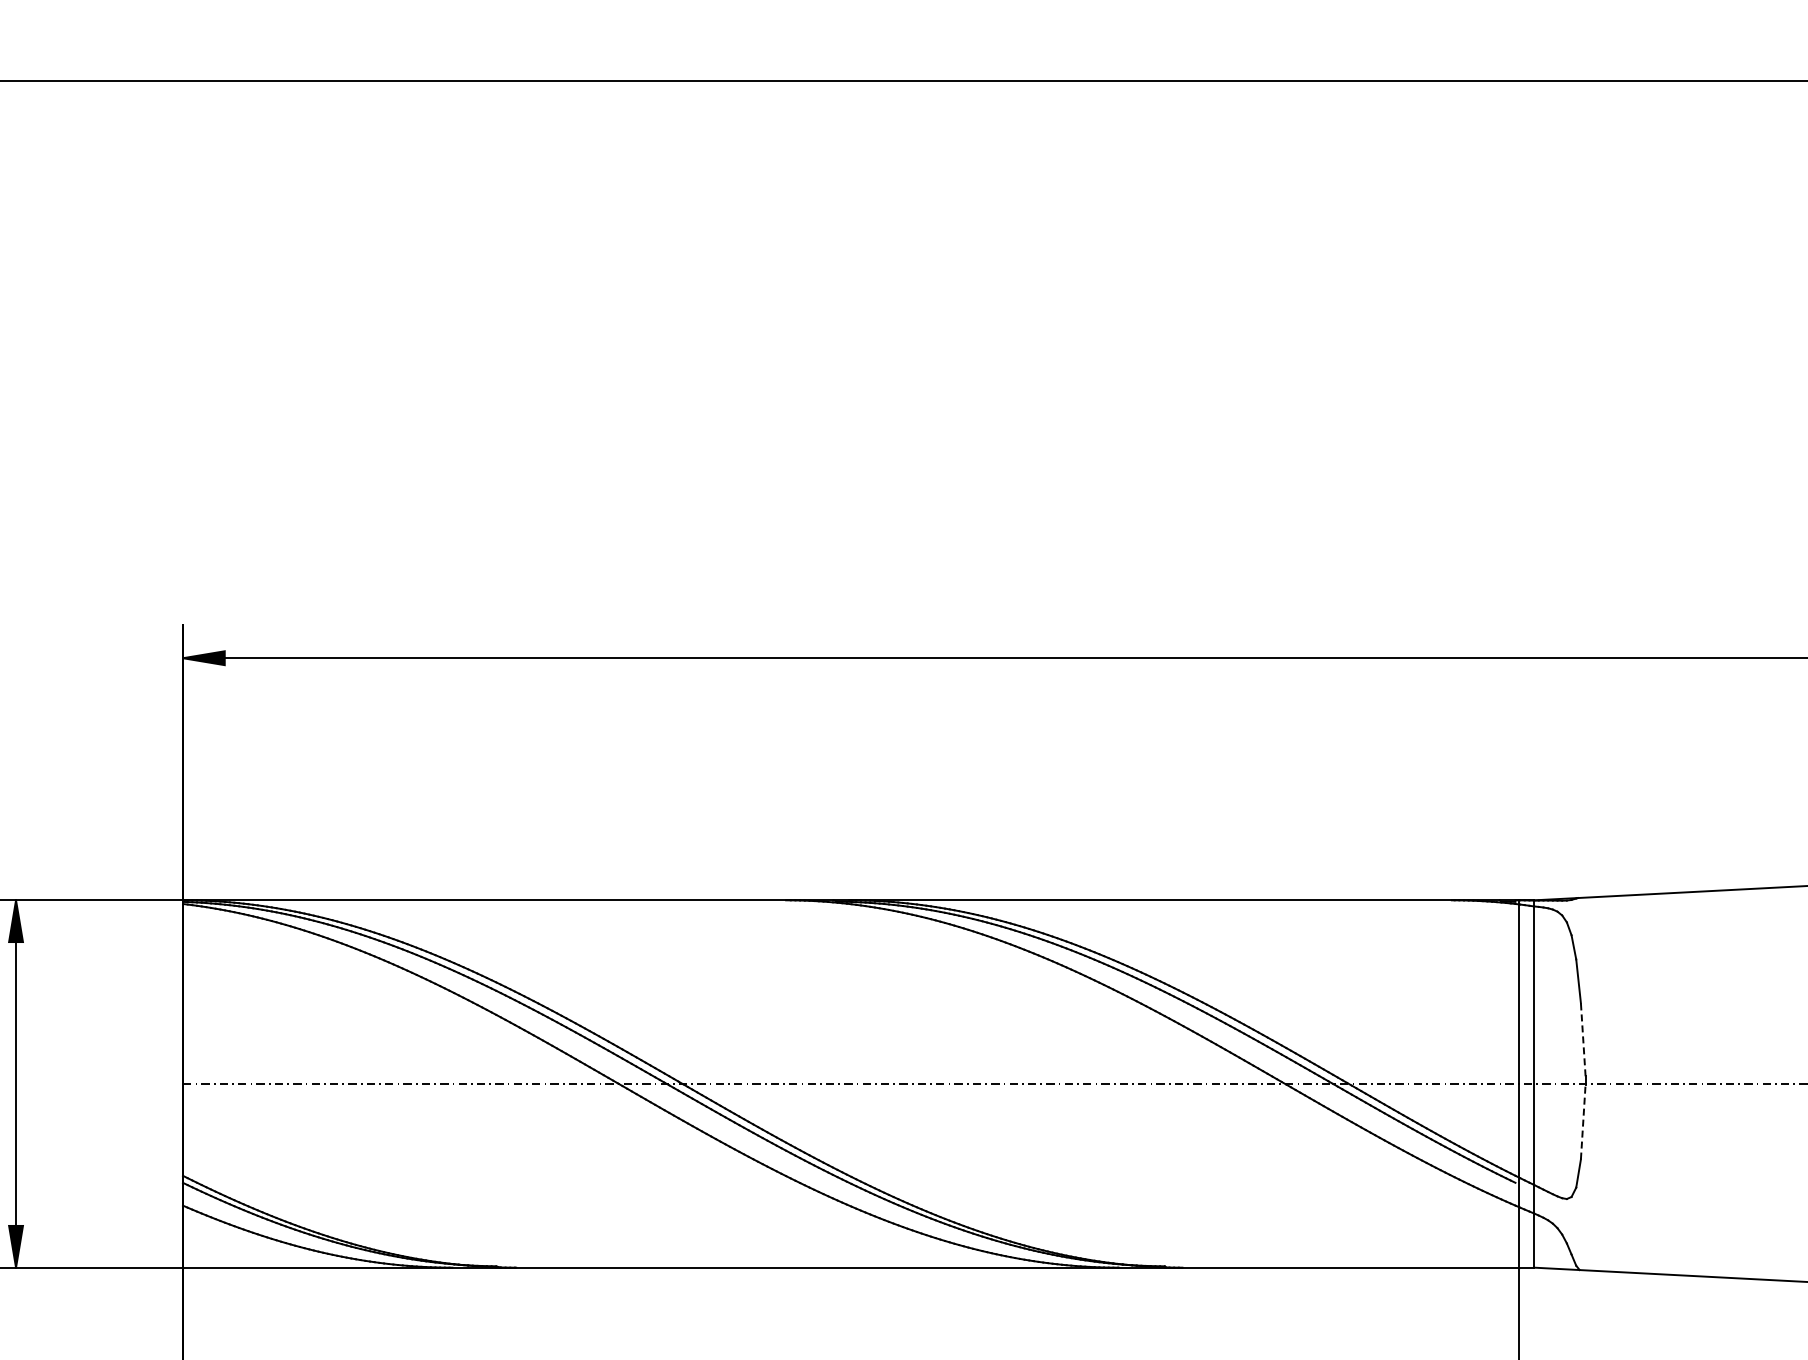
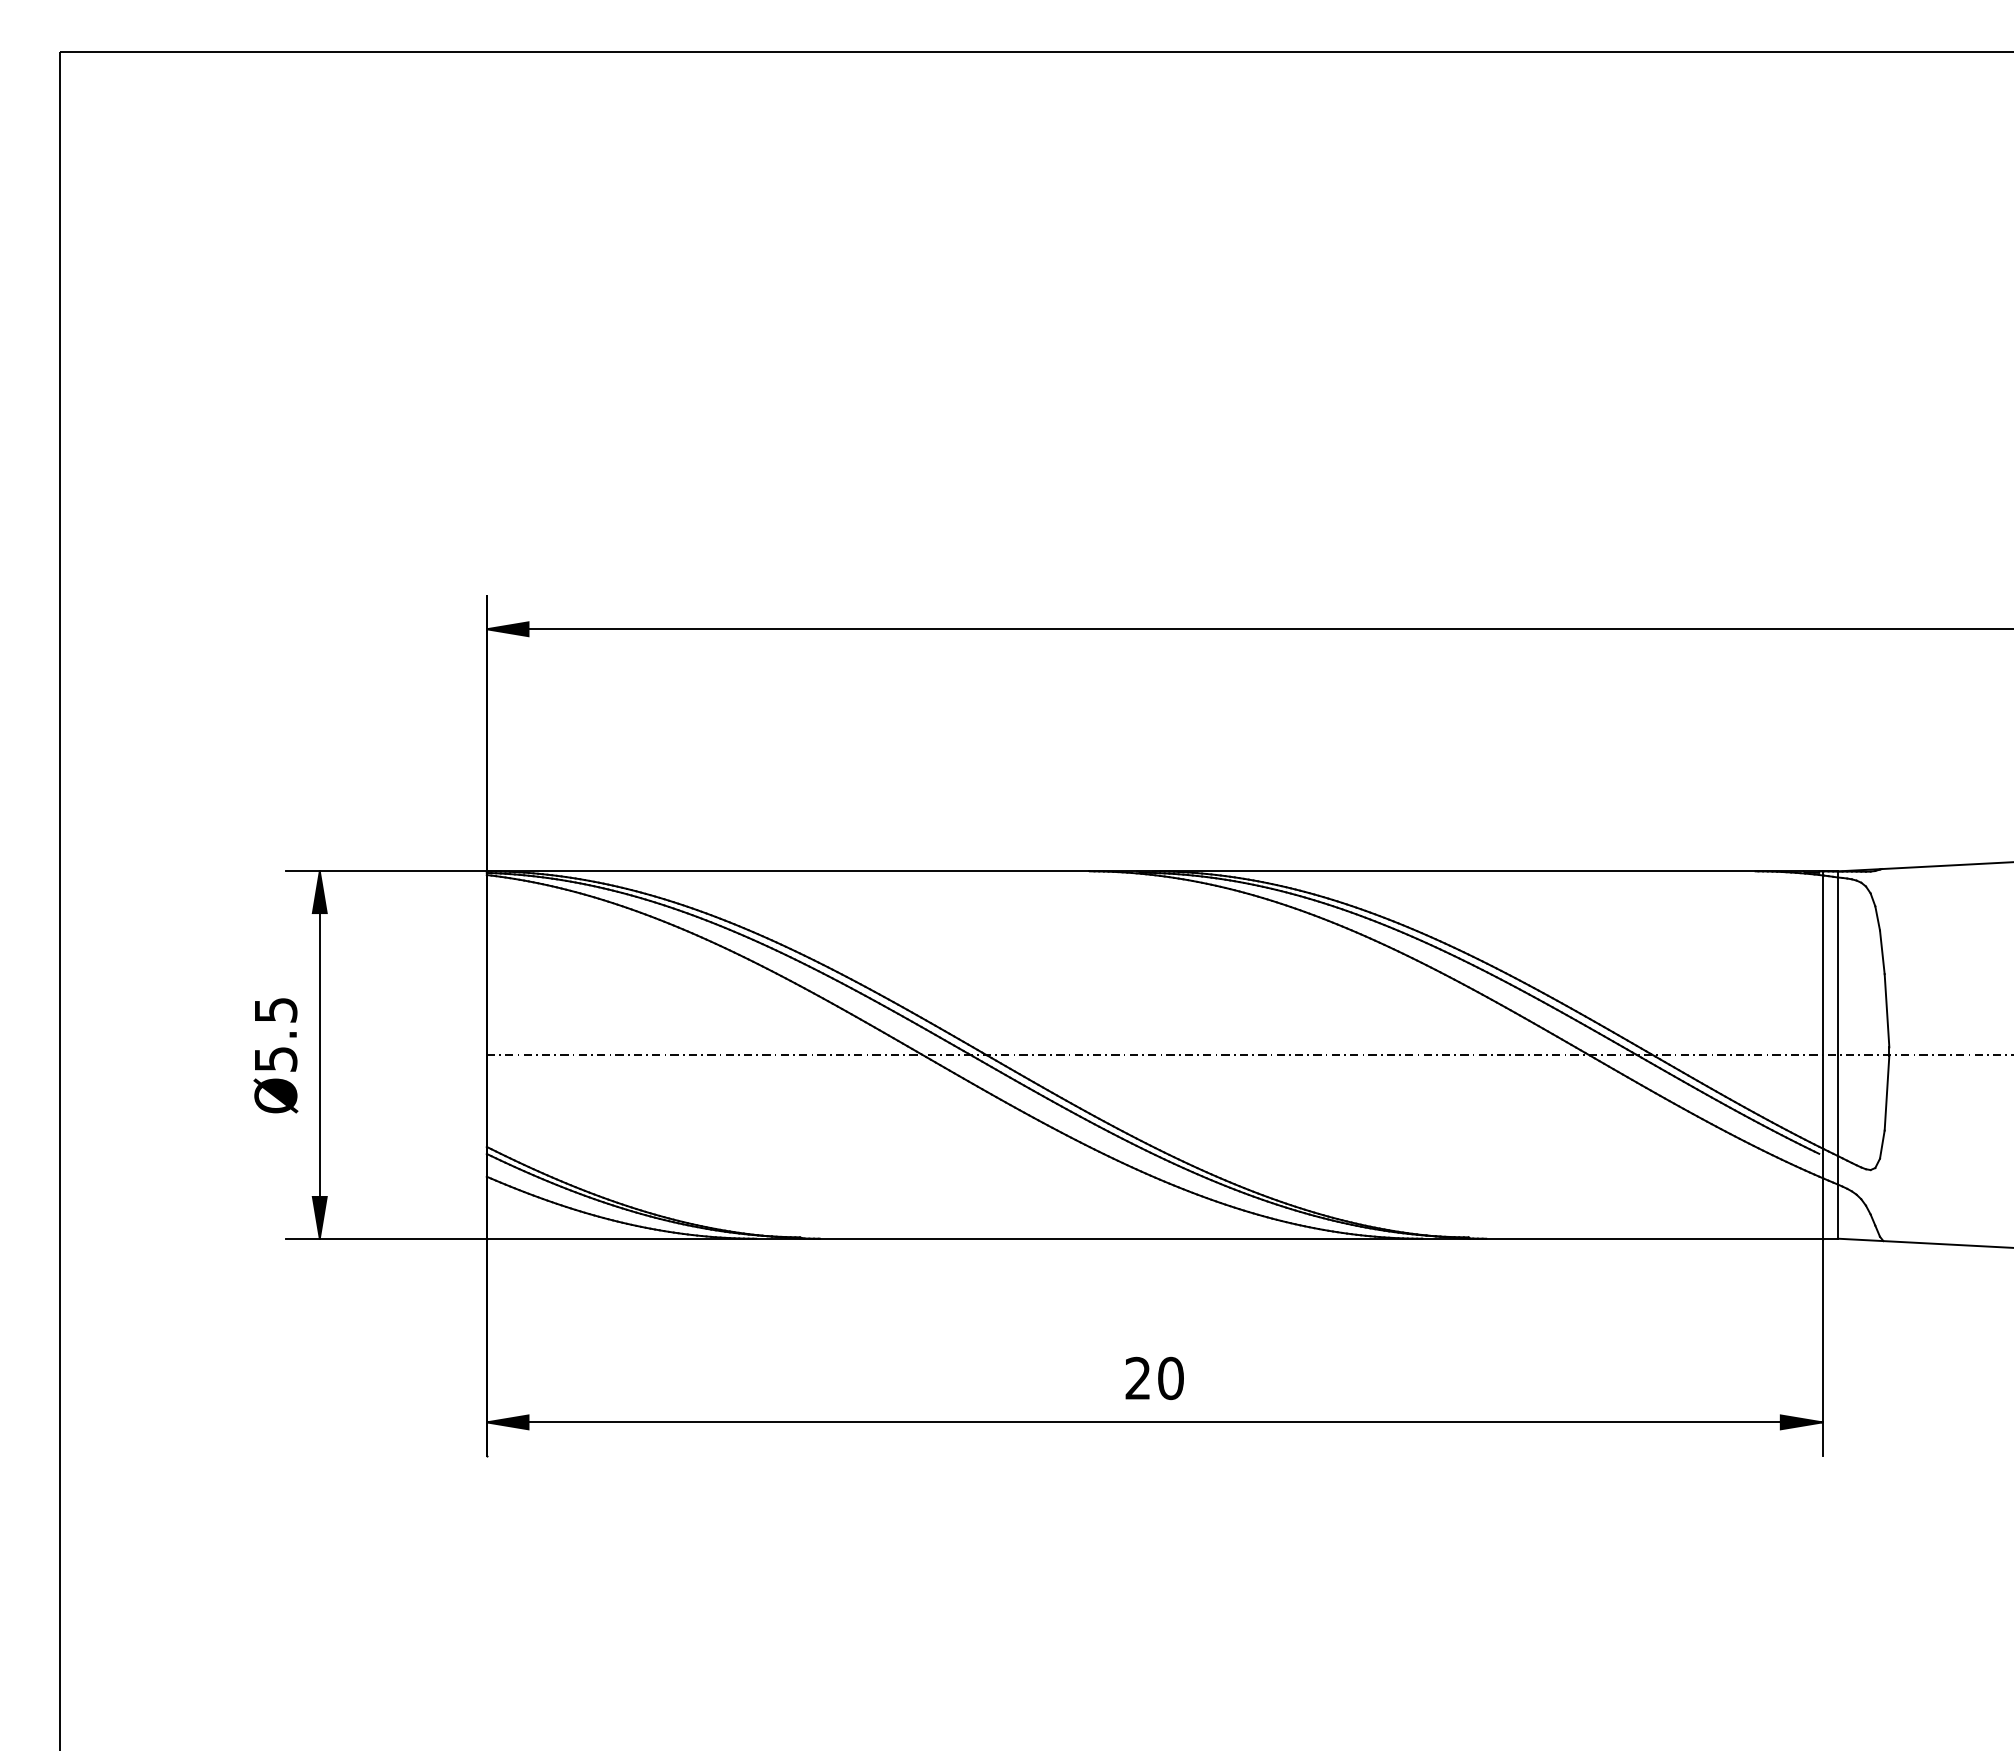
line: (1583, 1039) -> (1887, 1010), dashed -> solid
line: (1583, 1122) -> (1887, 1093), dashed -> solid

